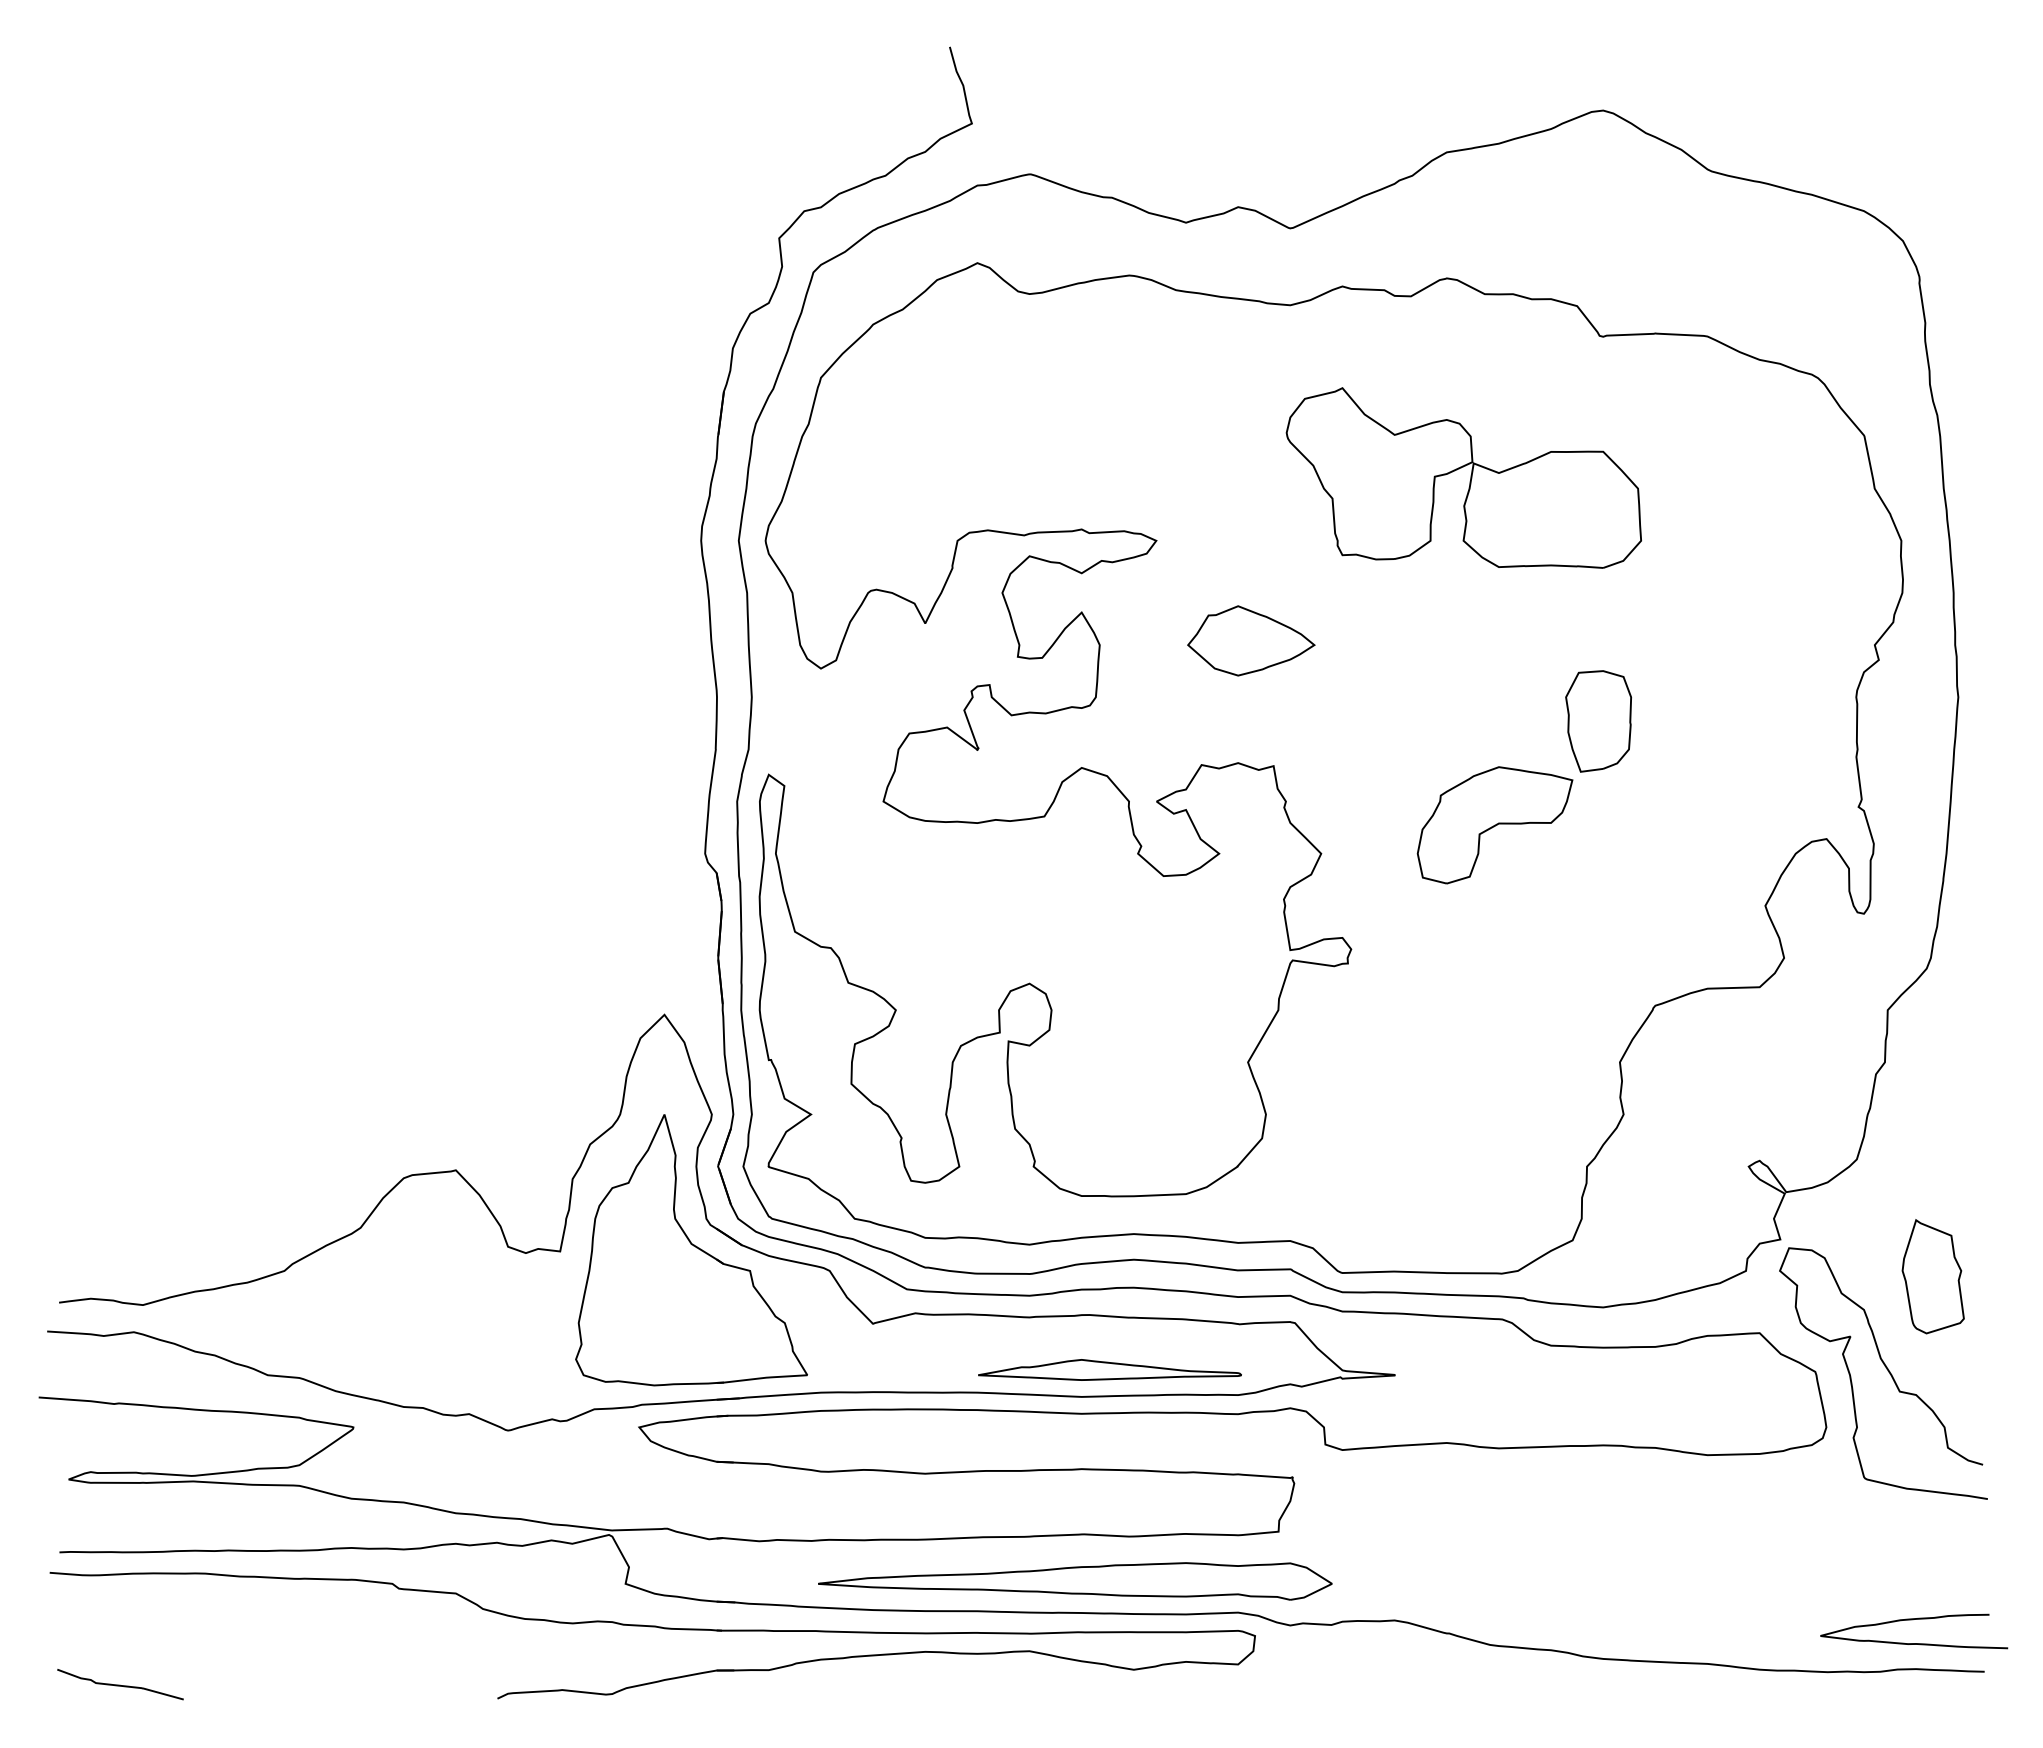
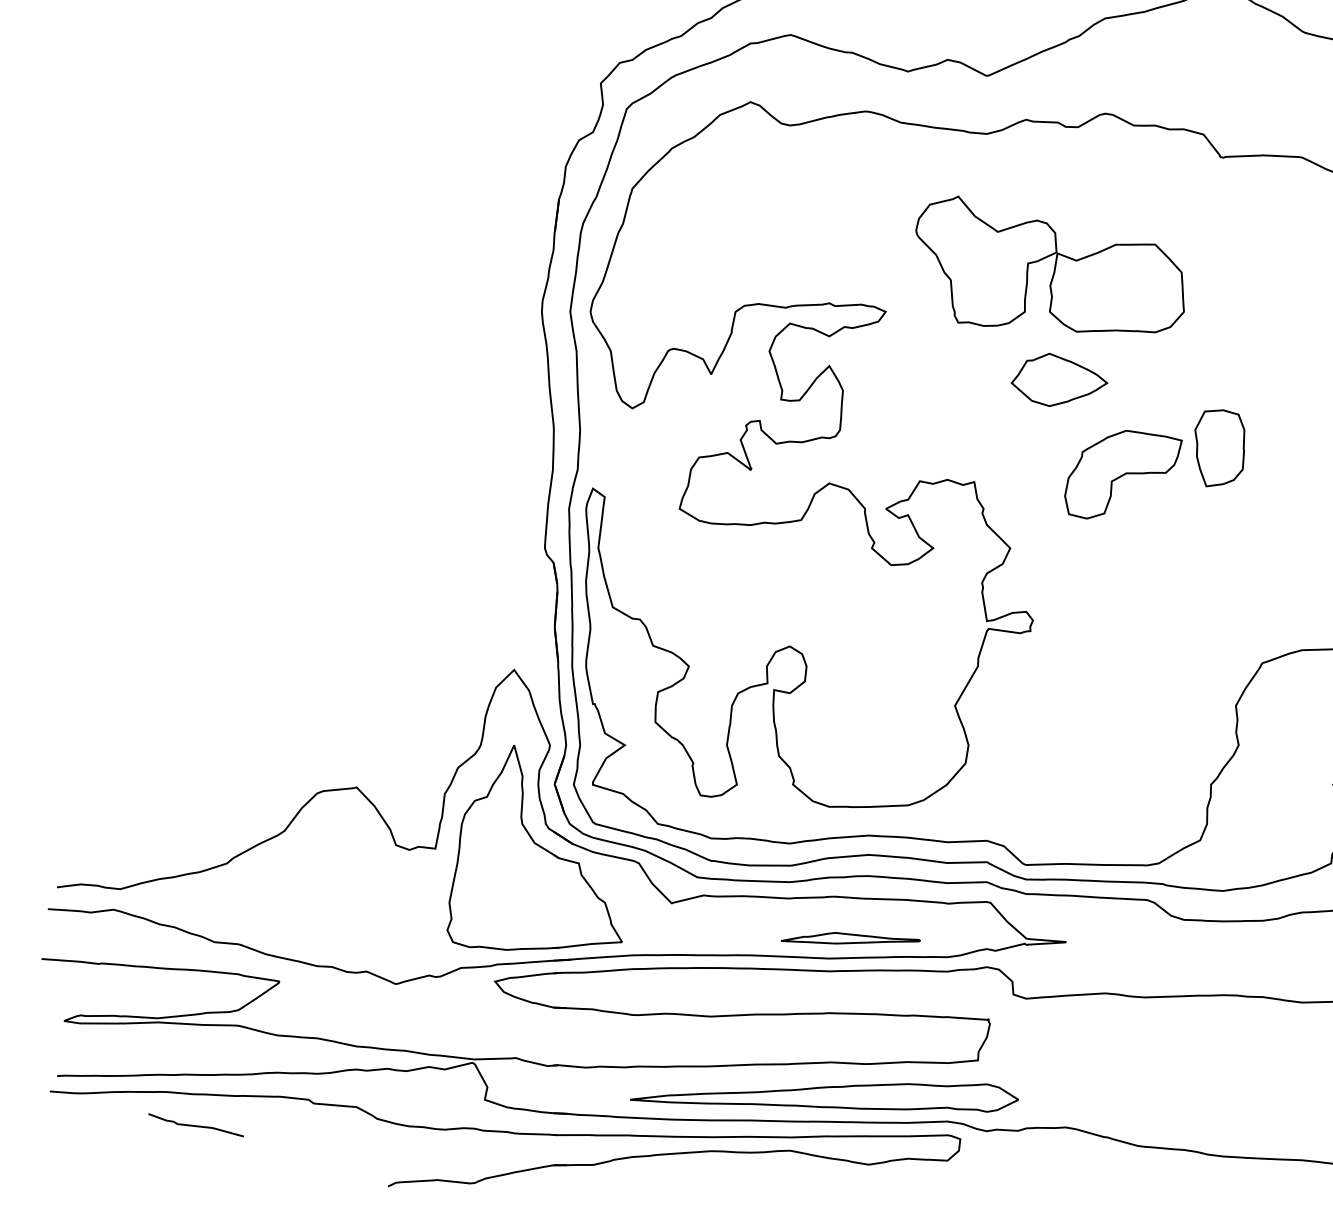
part: (1470, 477) -> (1055, 264), moved
part: (1251, 640) -> (1059, 379), moved
part: (1494, 825) -> (1123, 474), moved
part: (1109, 1369) -> (850, 937), size x0.7
curve: (120, 1684) -> (196, 1125), moved

